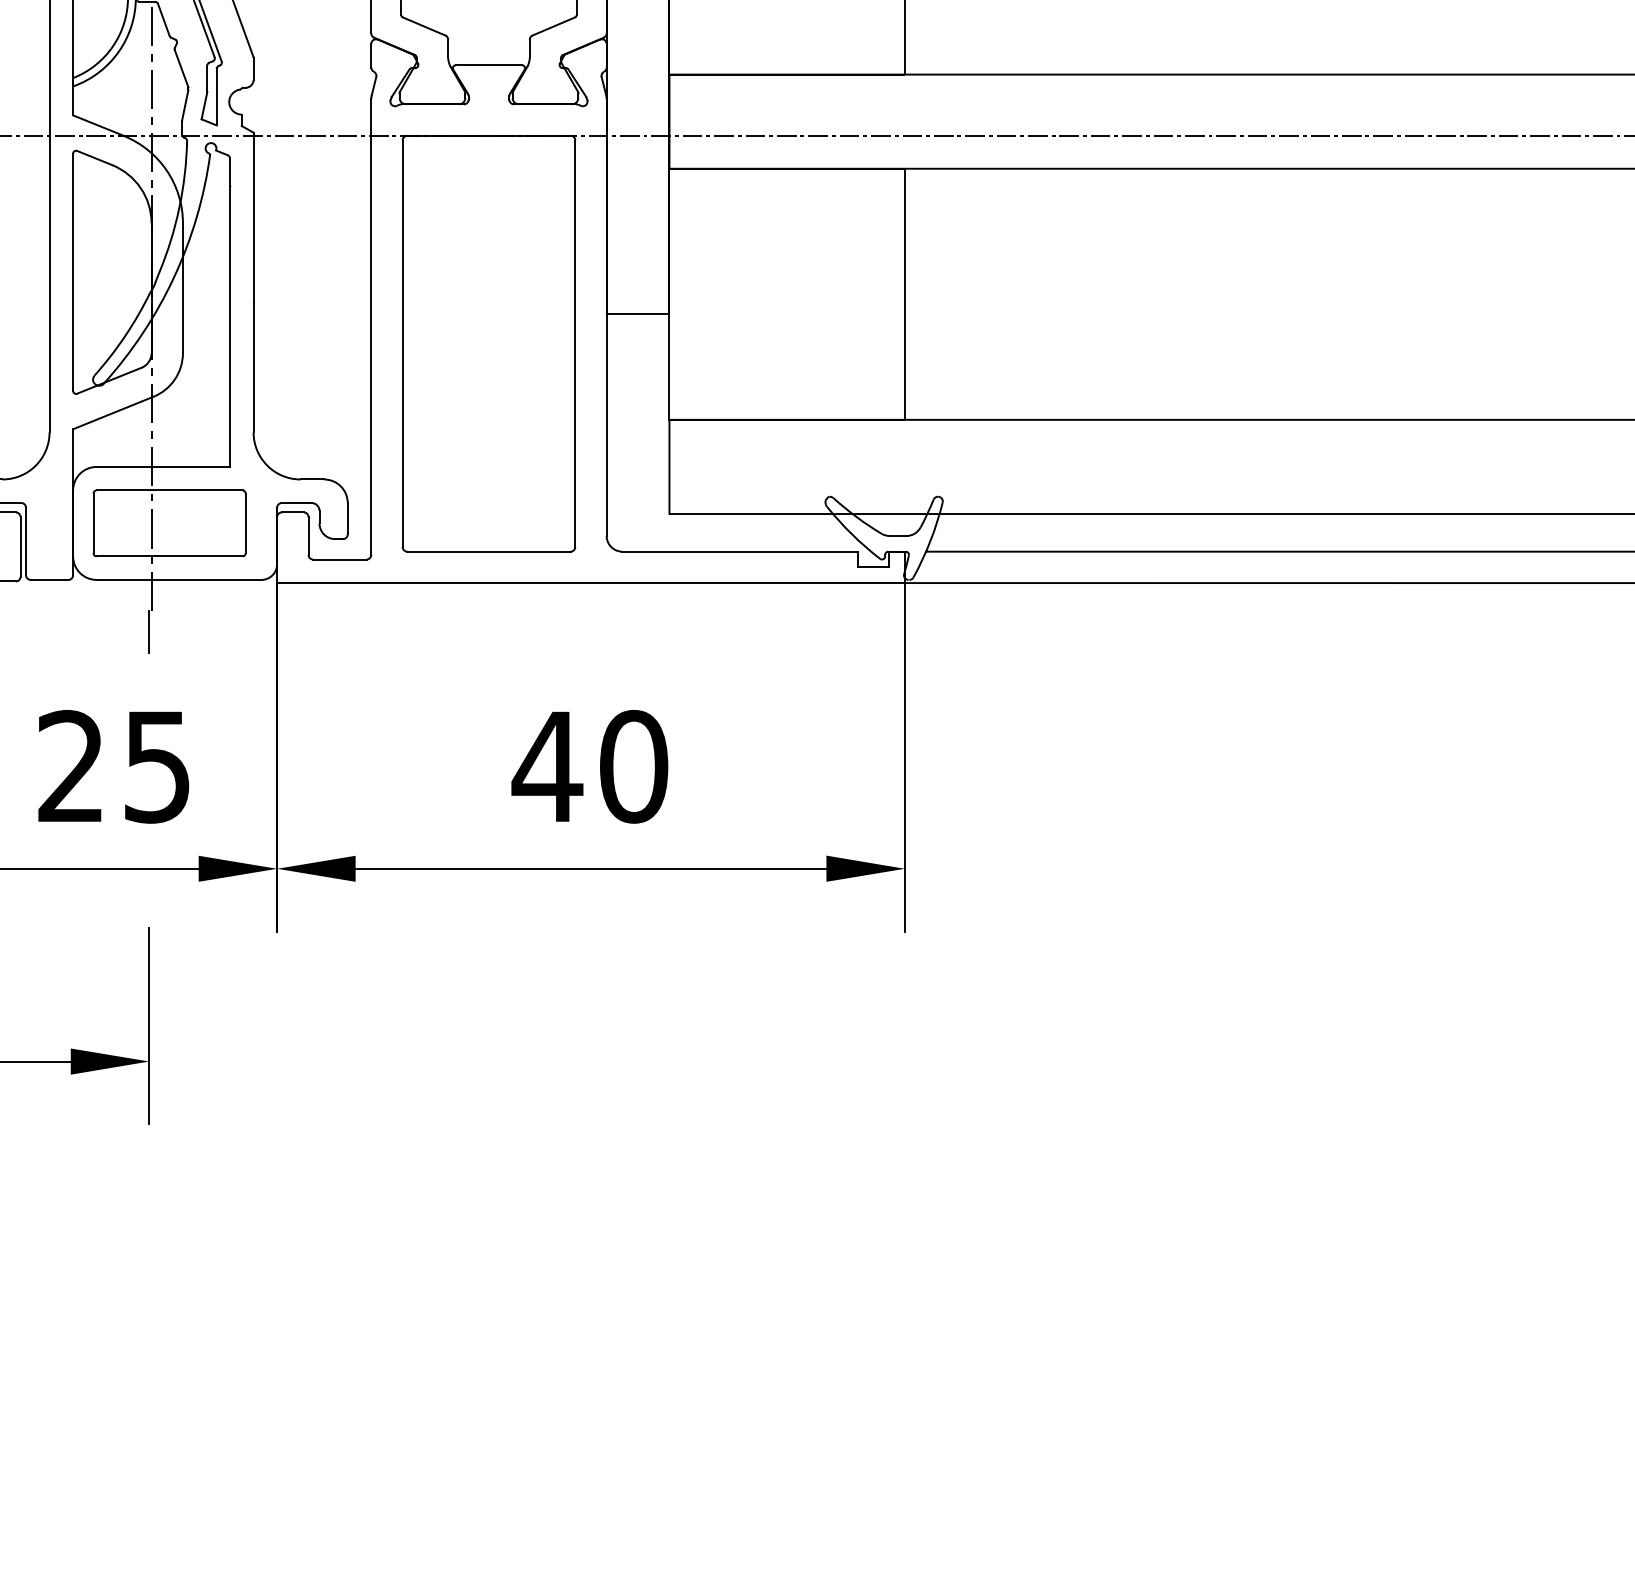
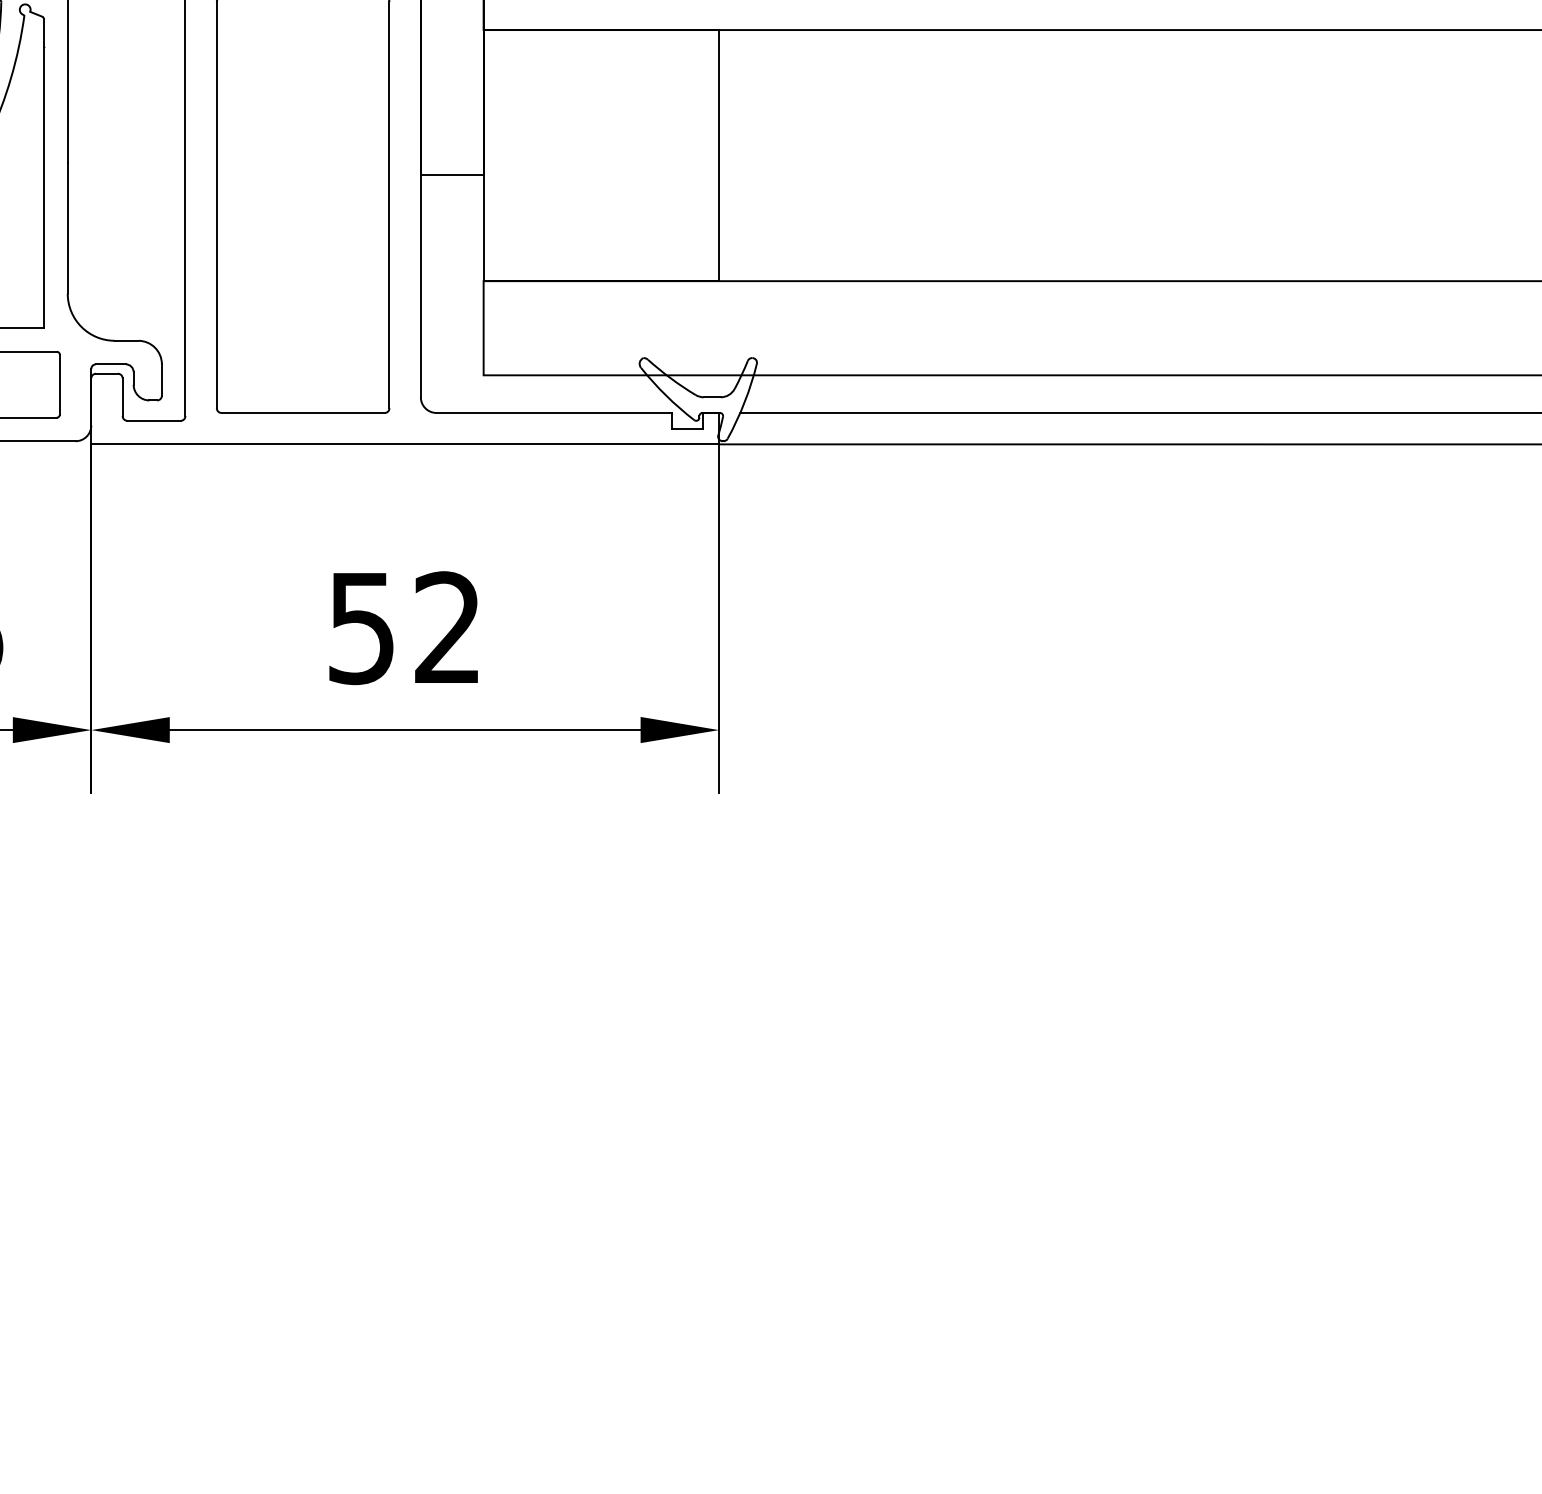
text: (589, 766) -> (403, 627), 40 -> 52

